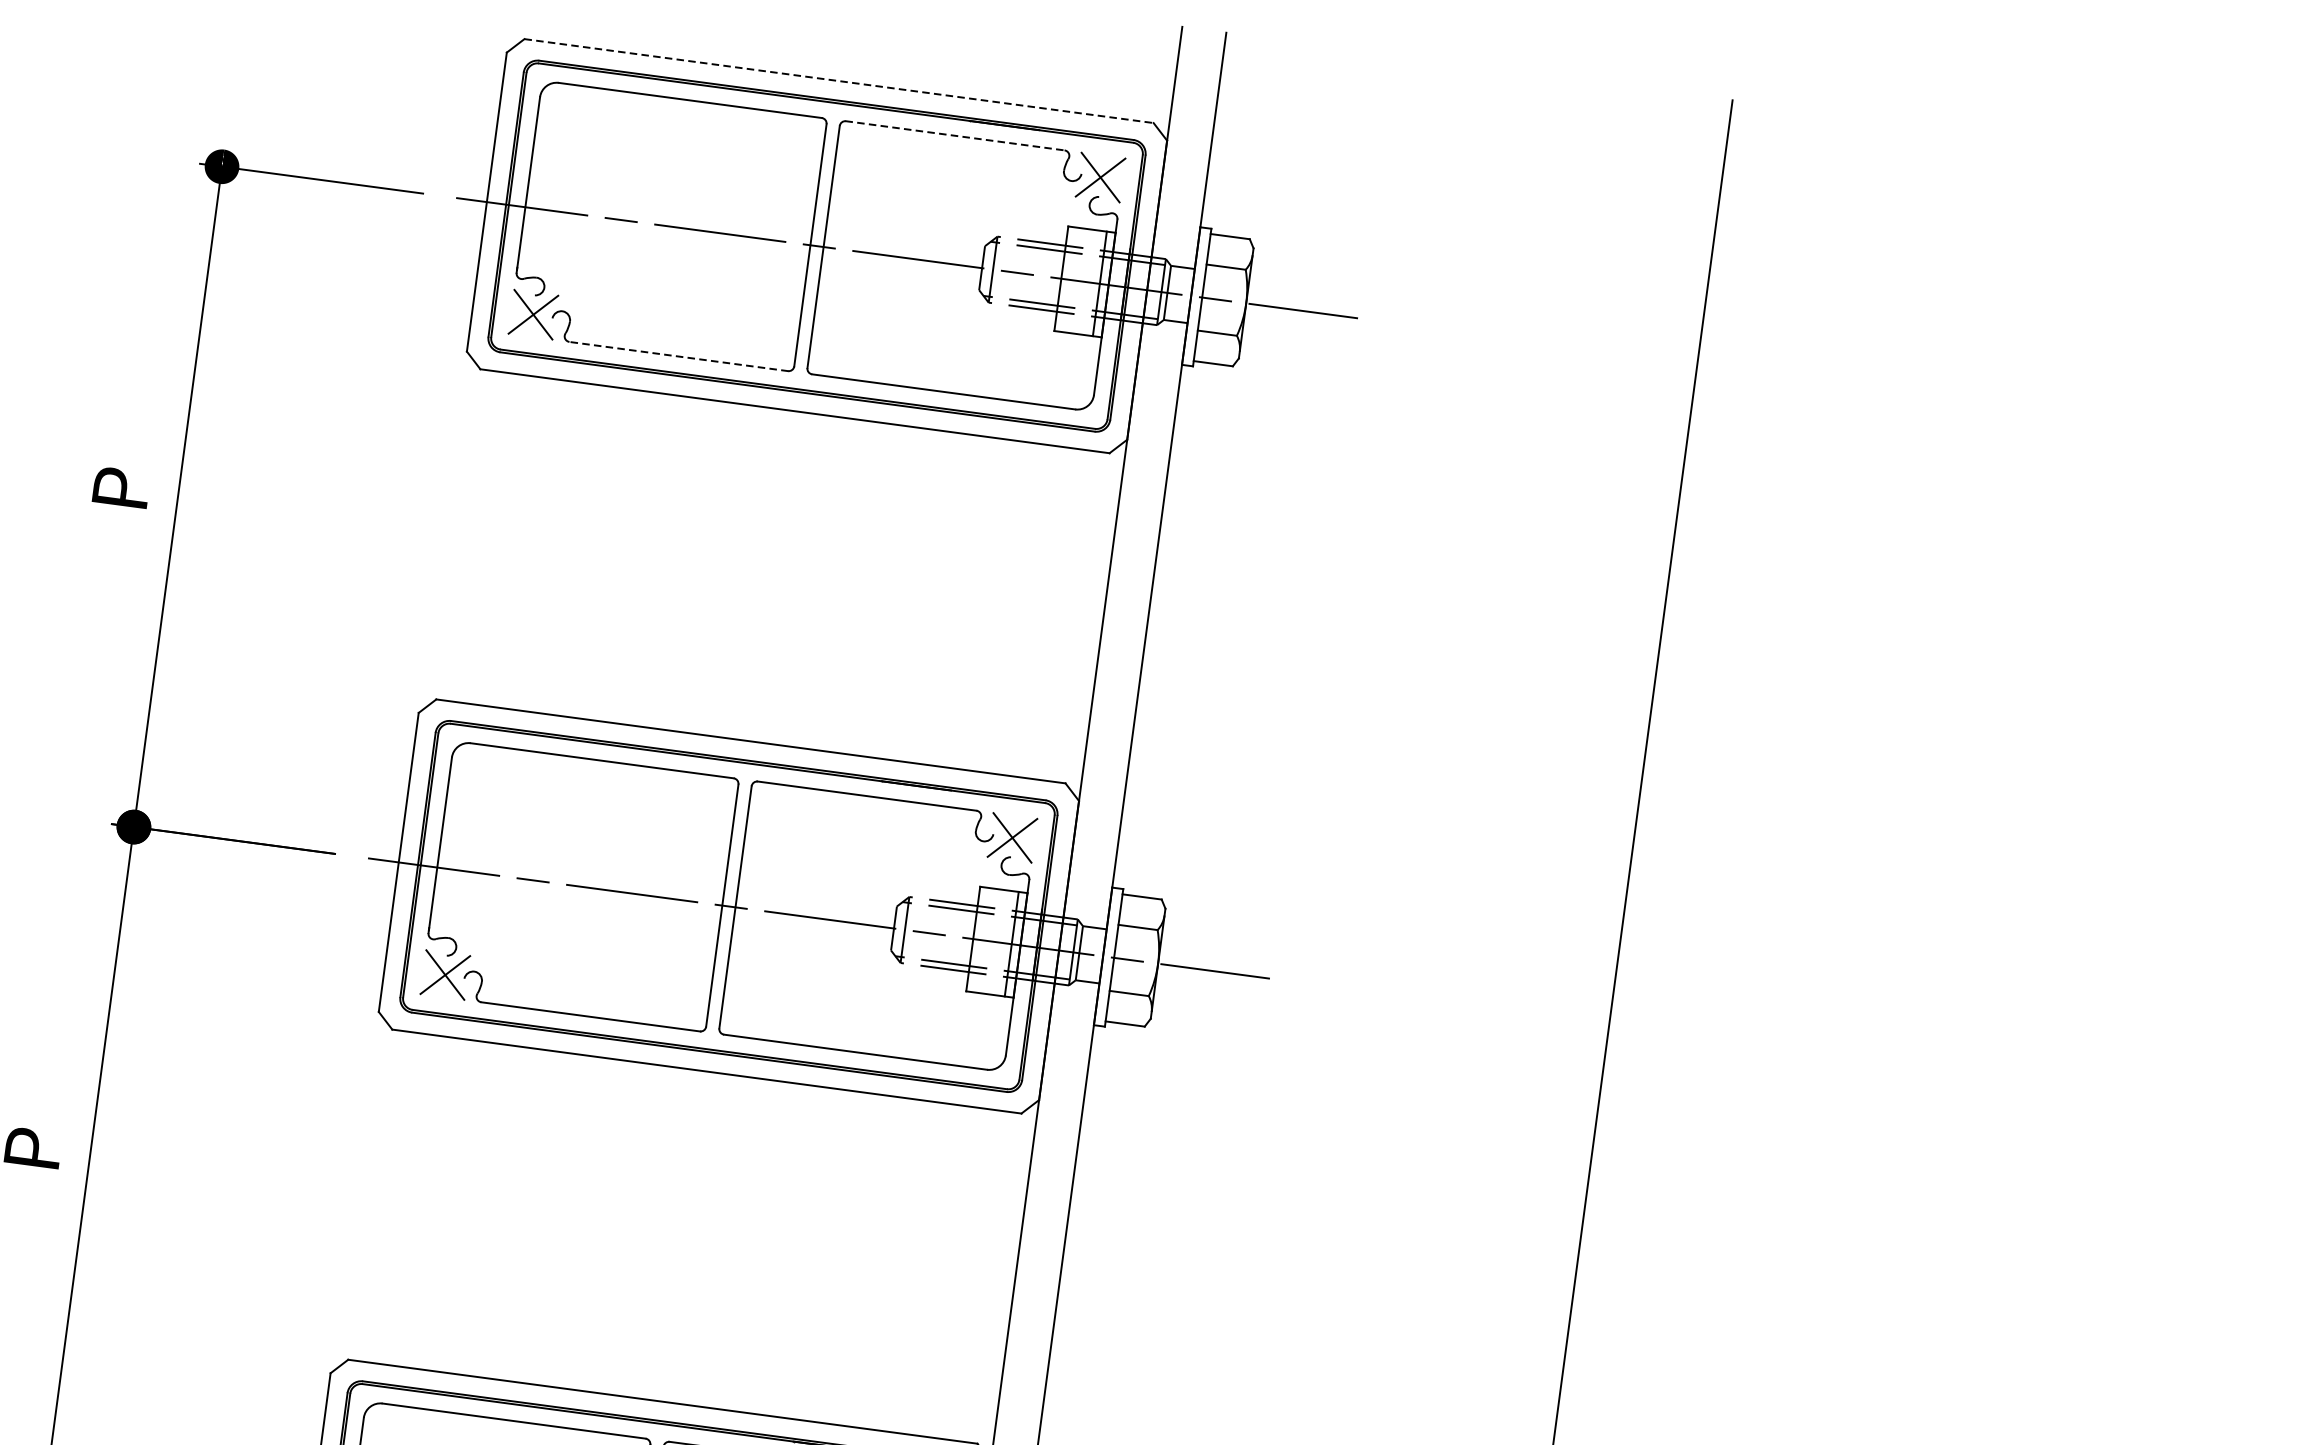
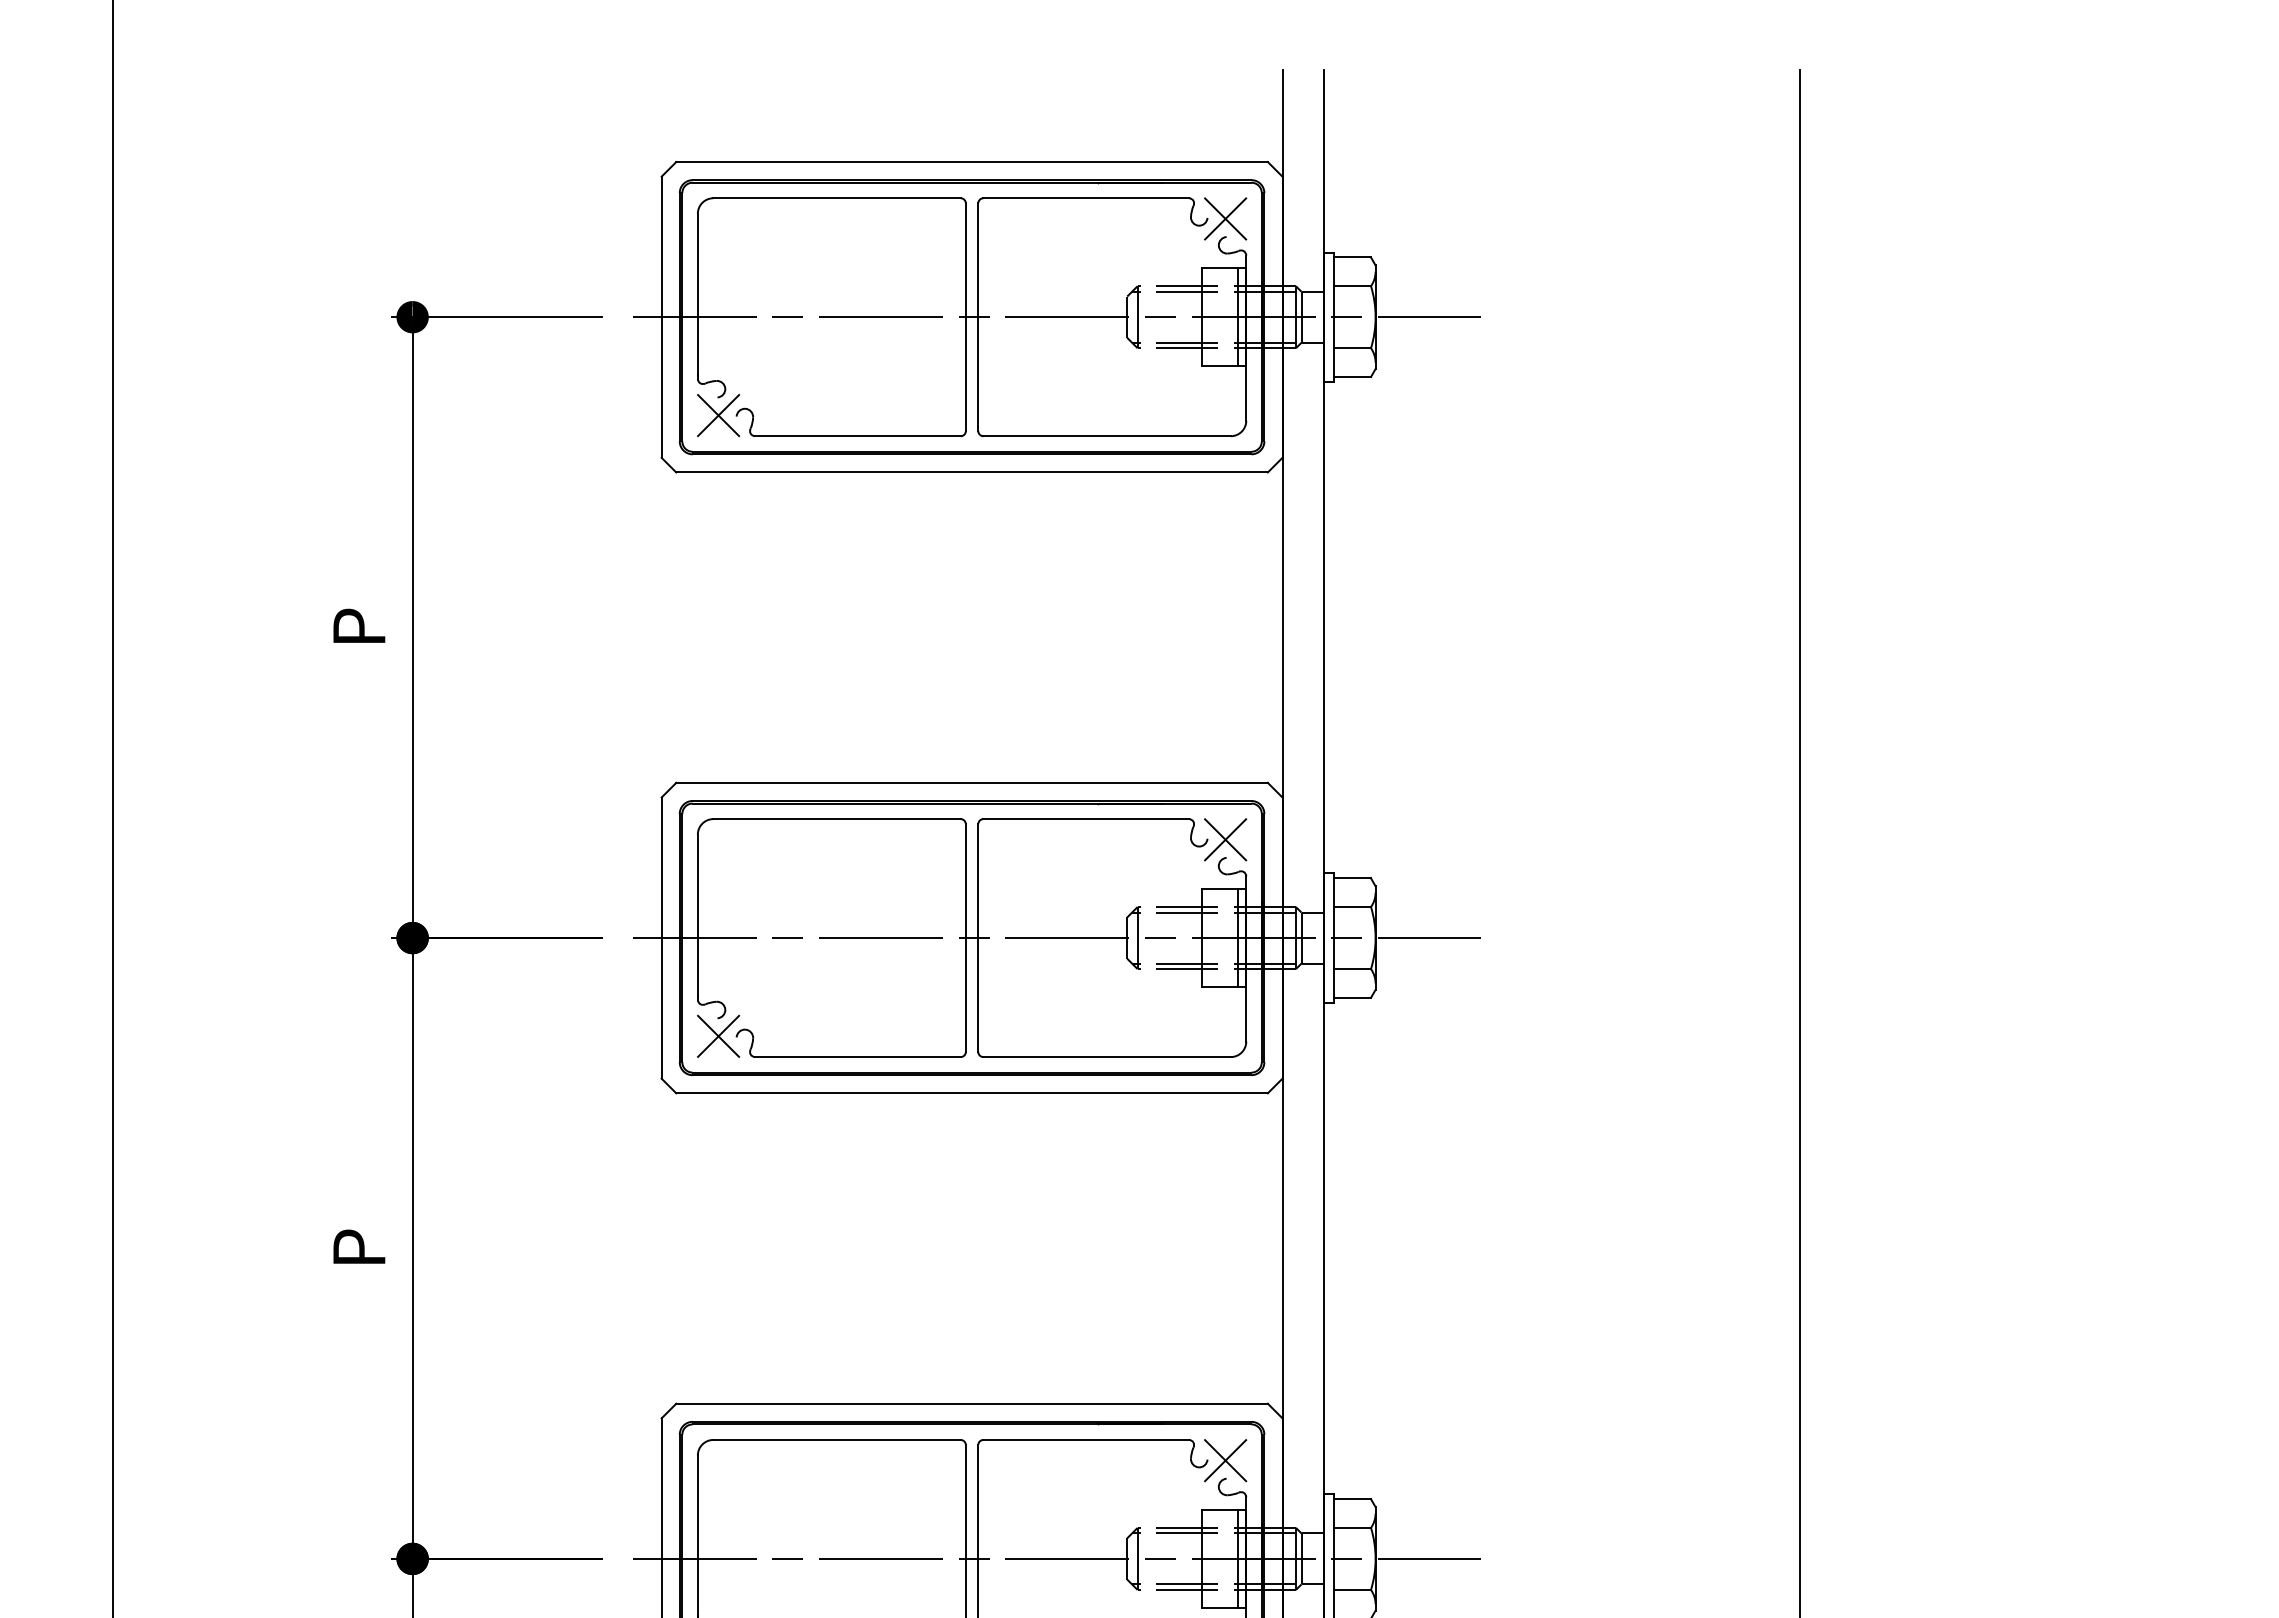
line: (839, 81) -> (972, 162), dashed -> solid
line: (955, 136) -> (1086, 198), dashed -> solid
line: (678, 356) -> (857, 436), dashed -> solid

